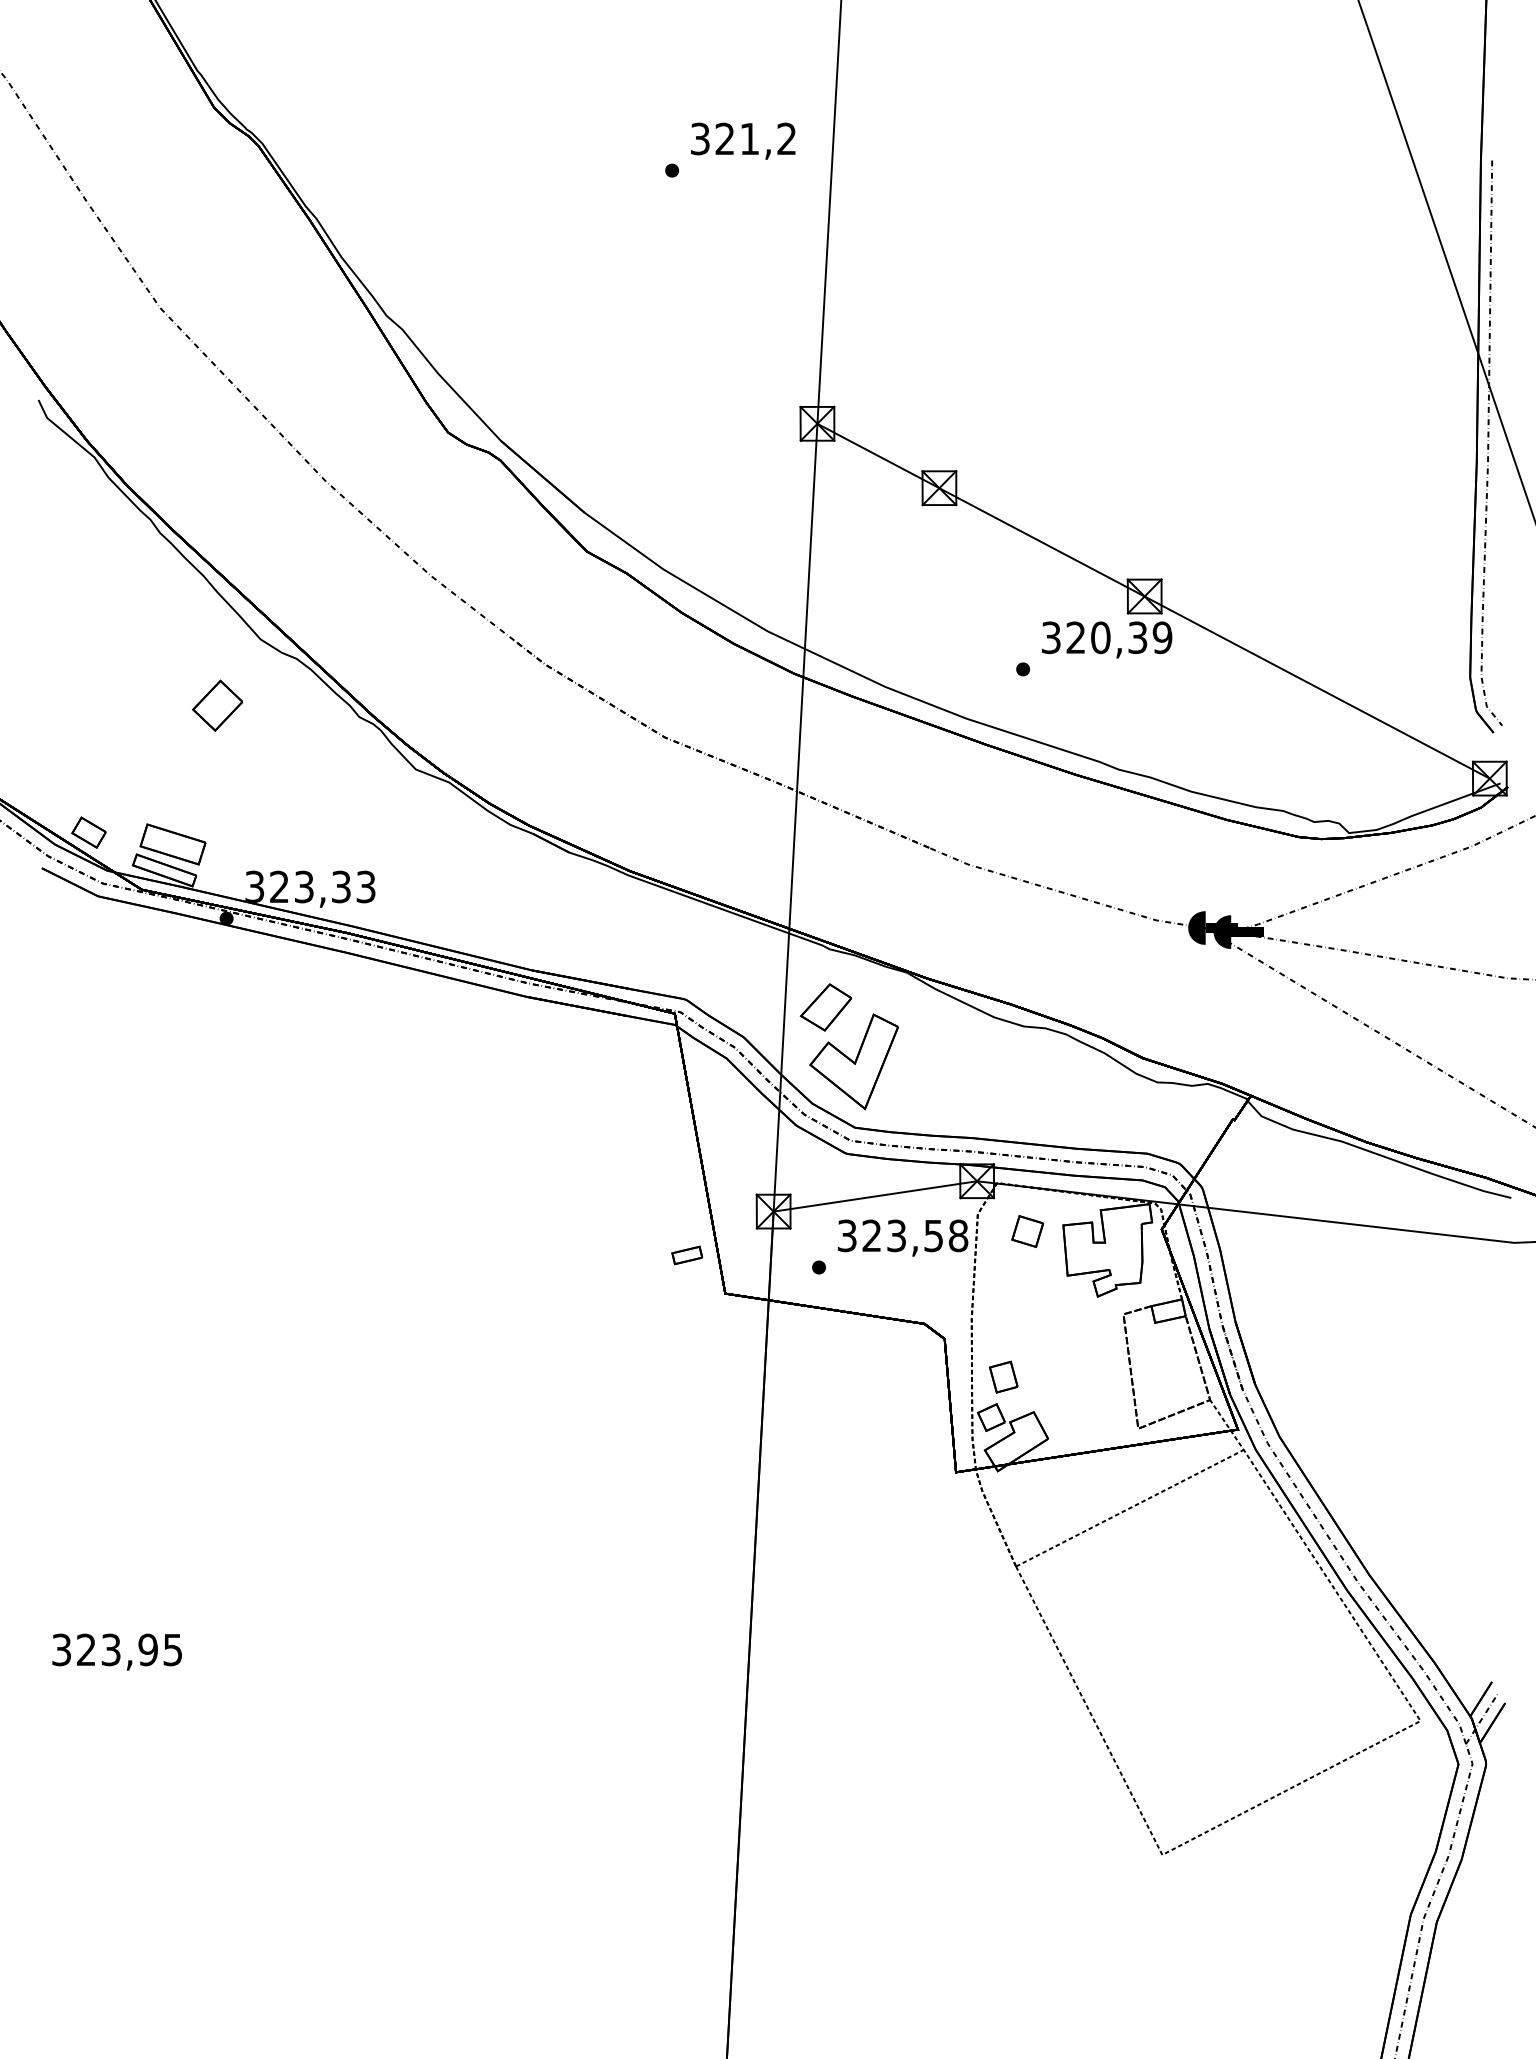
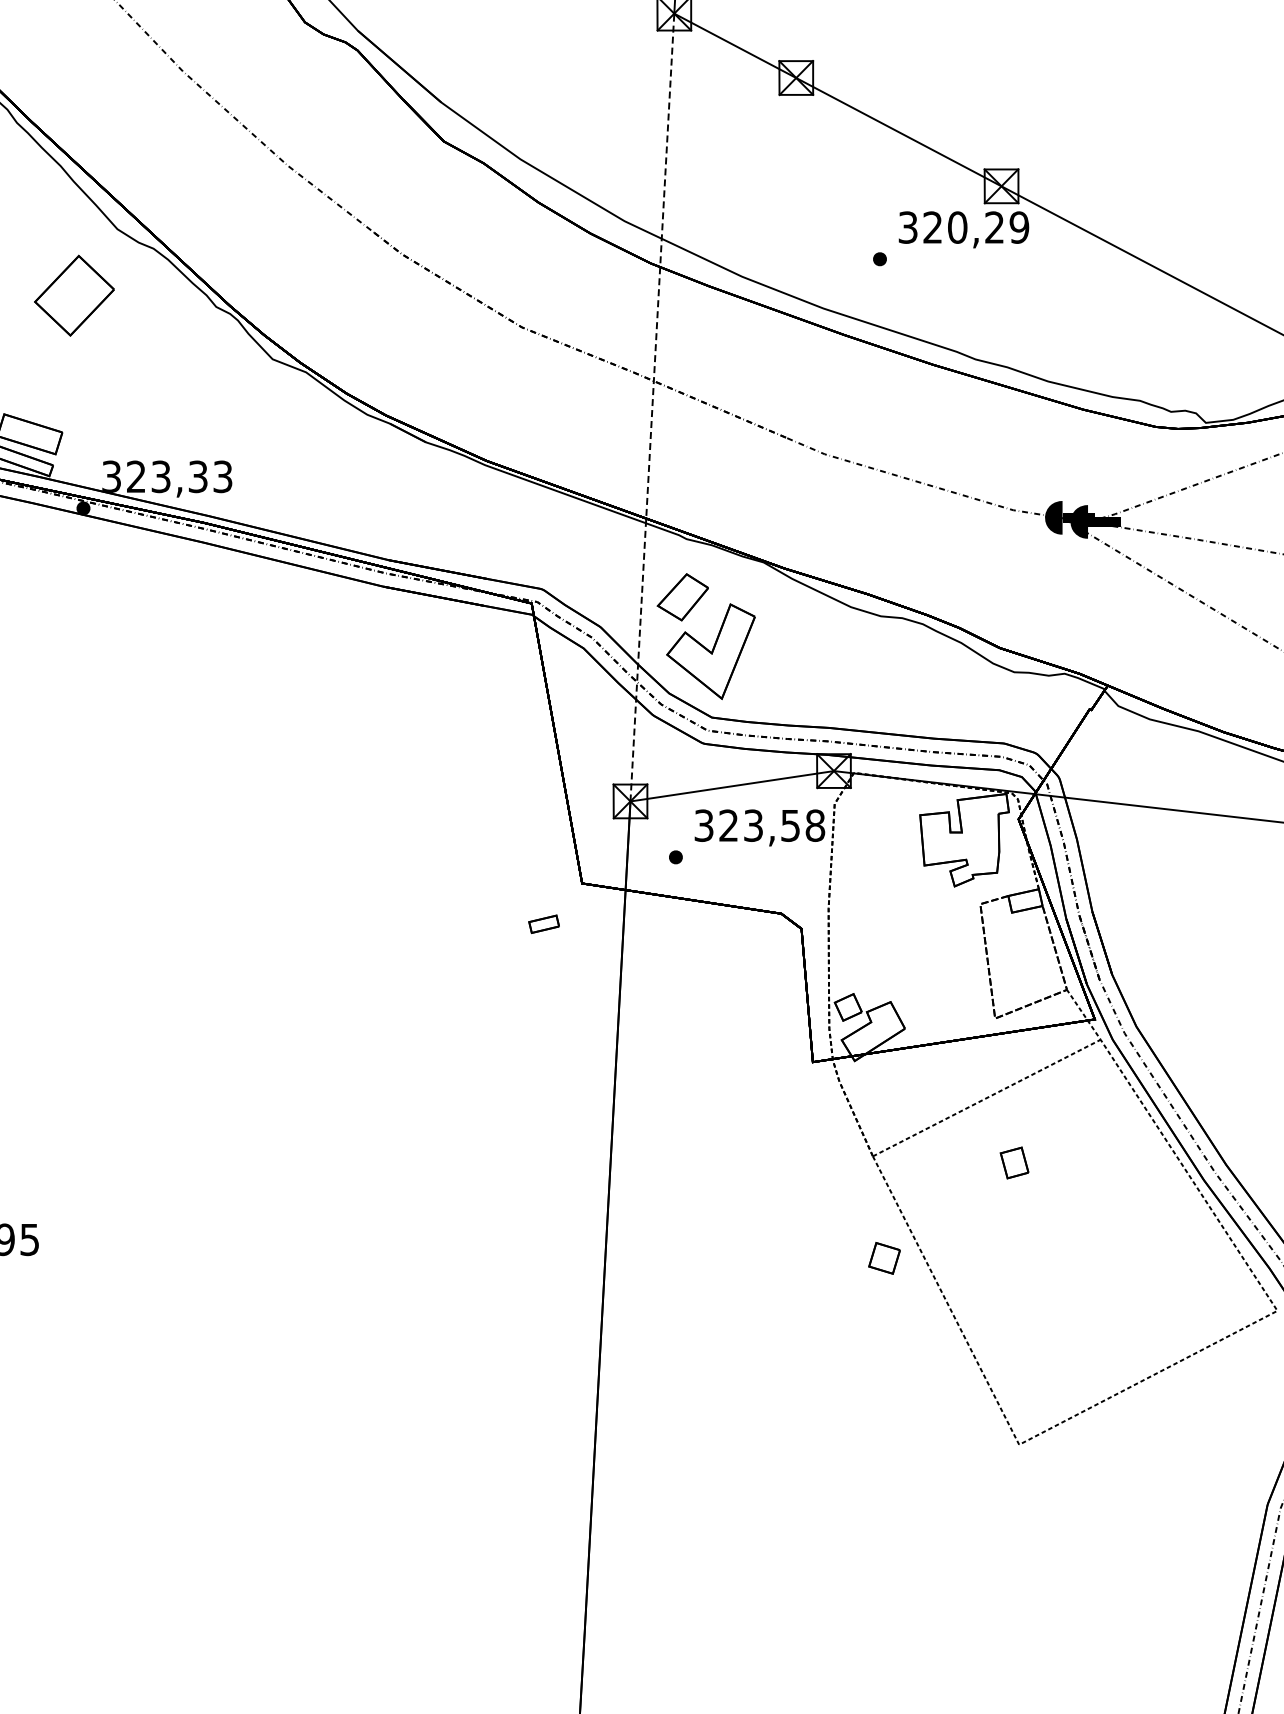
text: (1137, 637) -> (994, 227), 320,39 -> 320,29
part: (217, 705) -> (74, 295), size x1.6
line: (795, 817) -> (652, 407), solid -> dashed
part: (1027, 1231) -> (884, 1258), moved
part: (687, 1255) -> (544, 924), moved
part: (1003, 1376) -> (1014, 1162), moved

